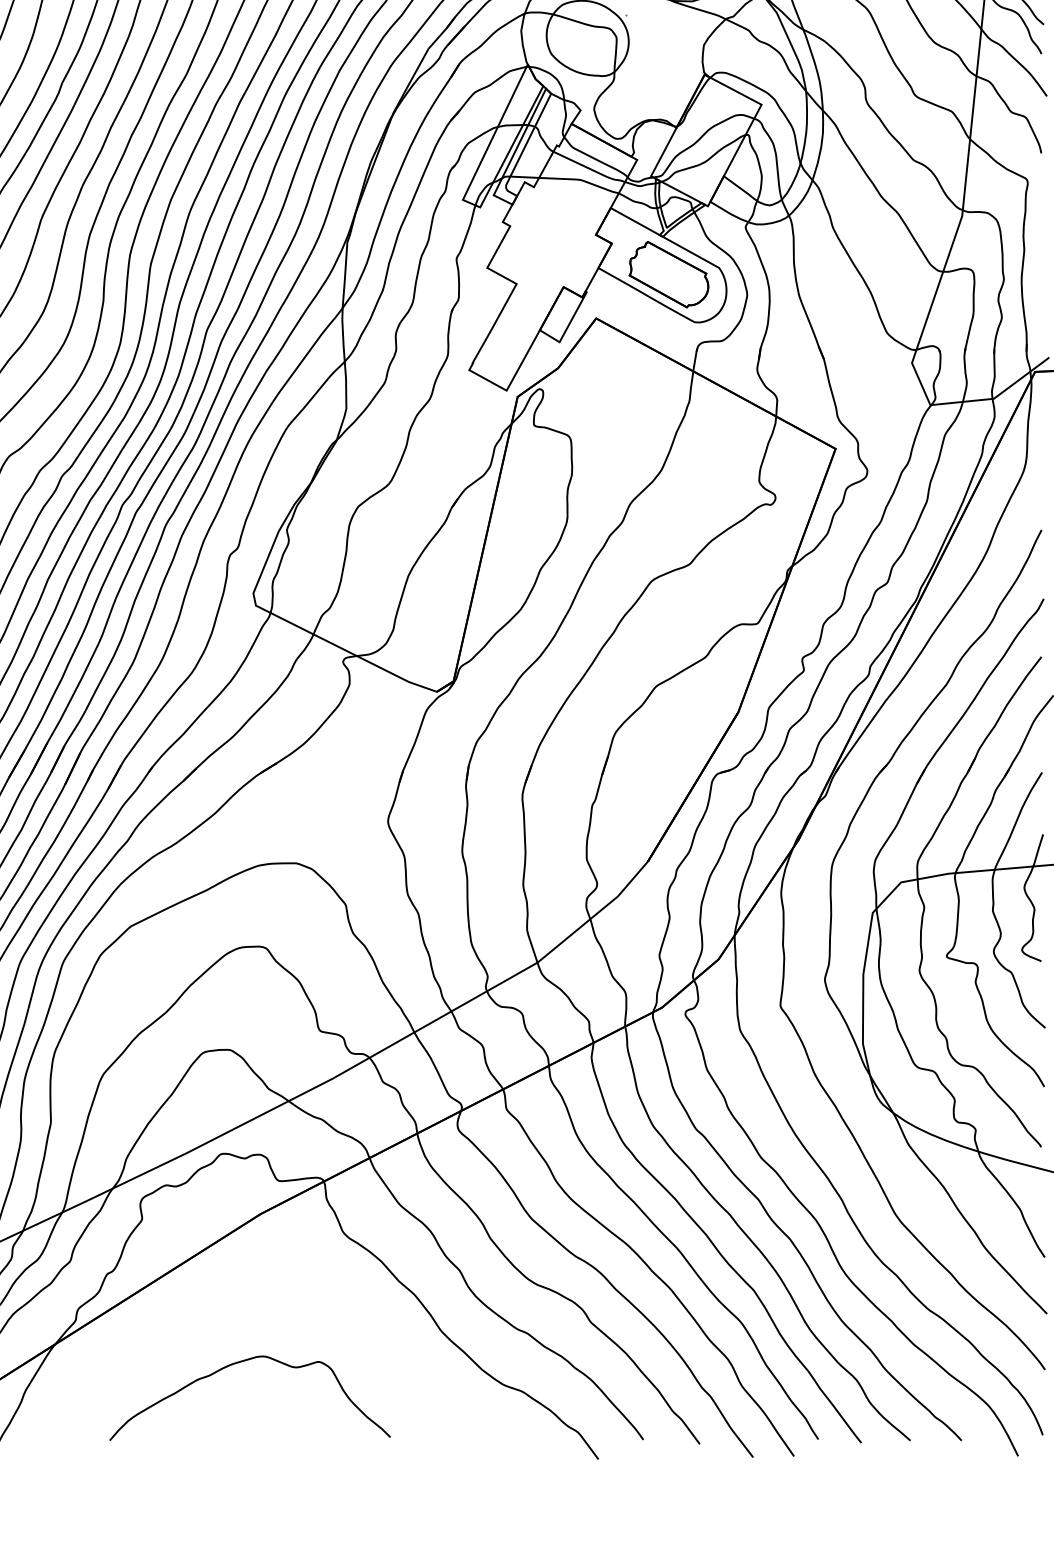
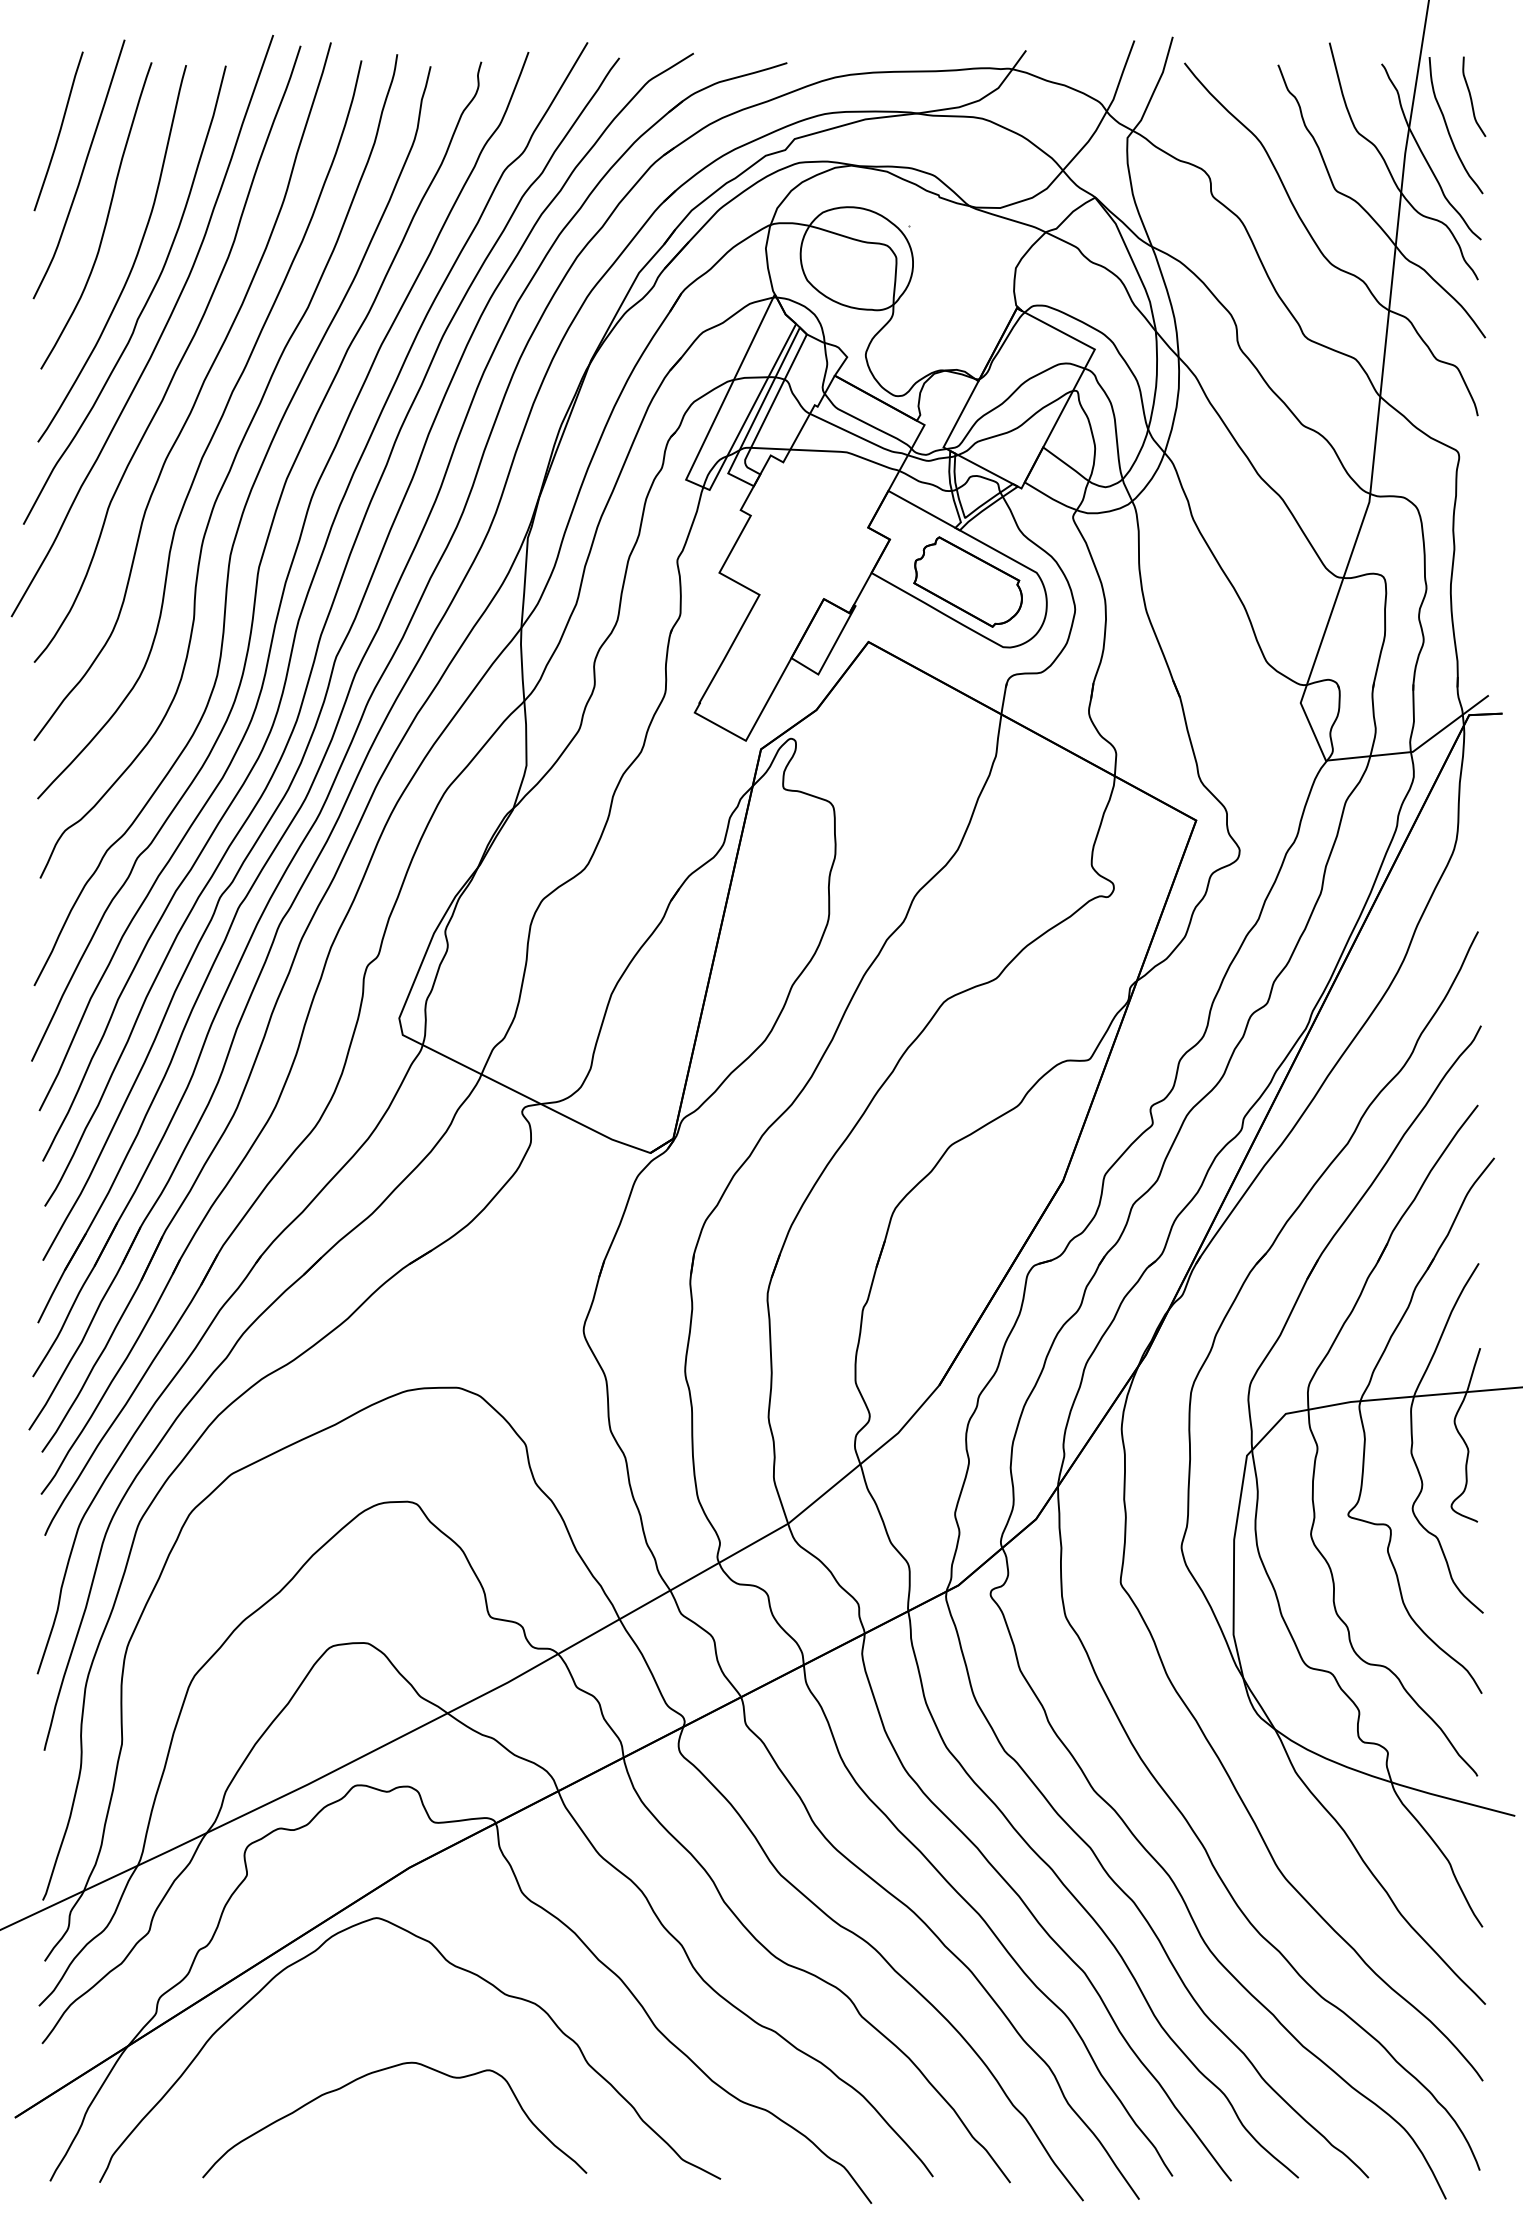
curve: (293, 1286) -> (453, 1966), added

